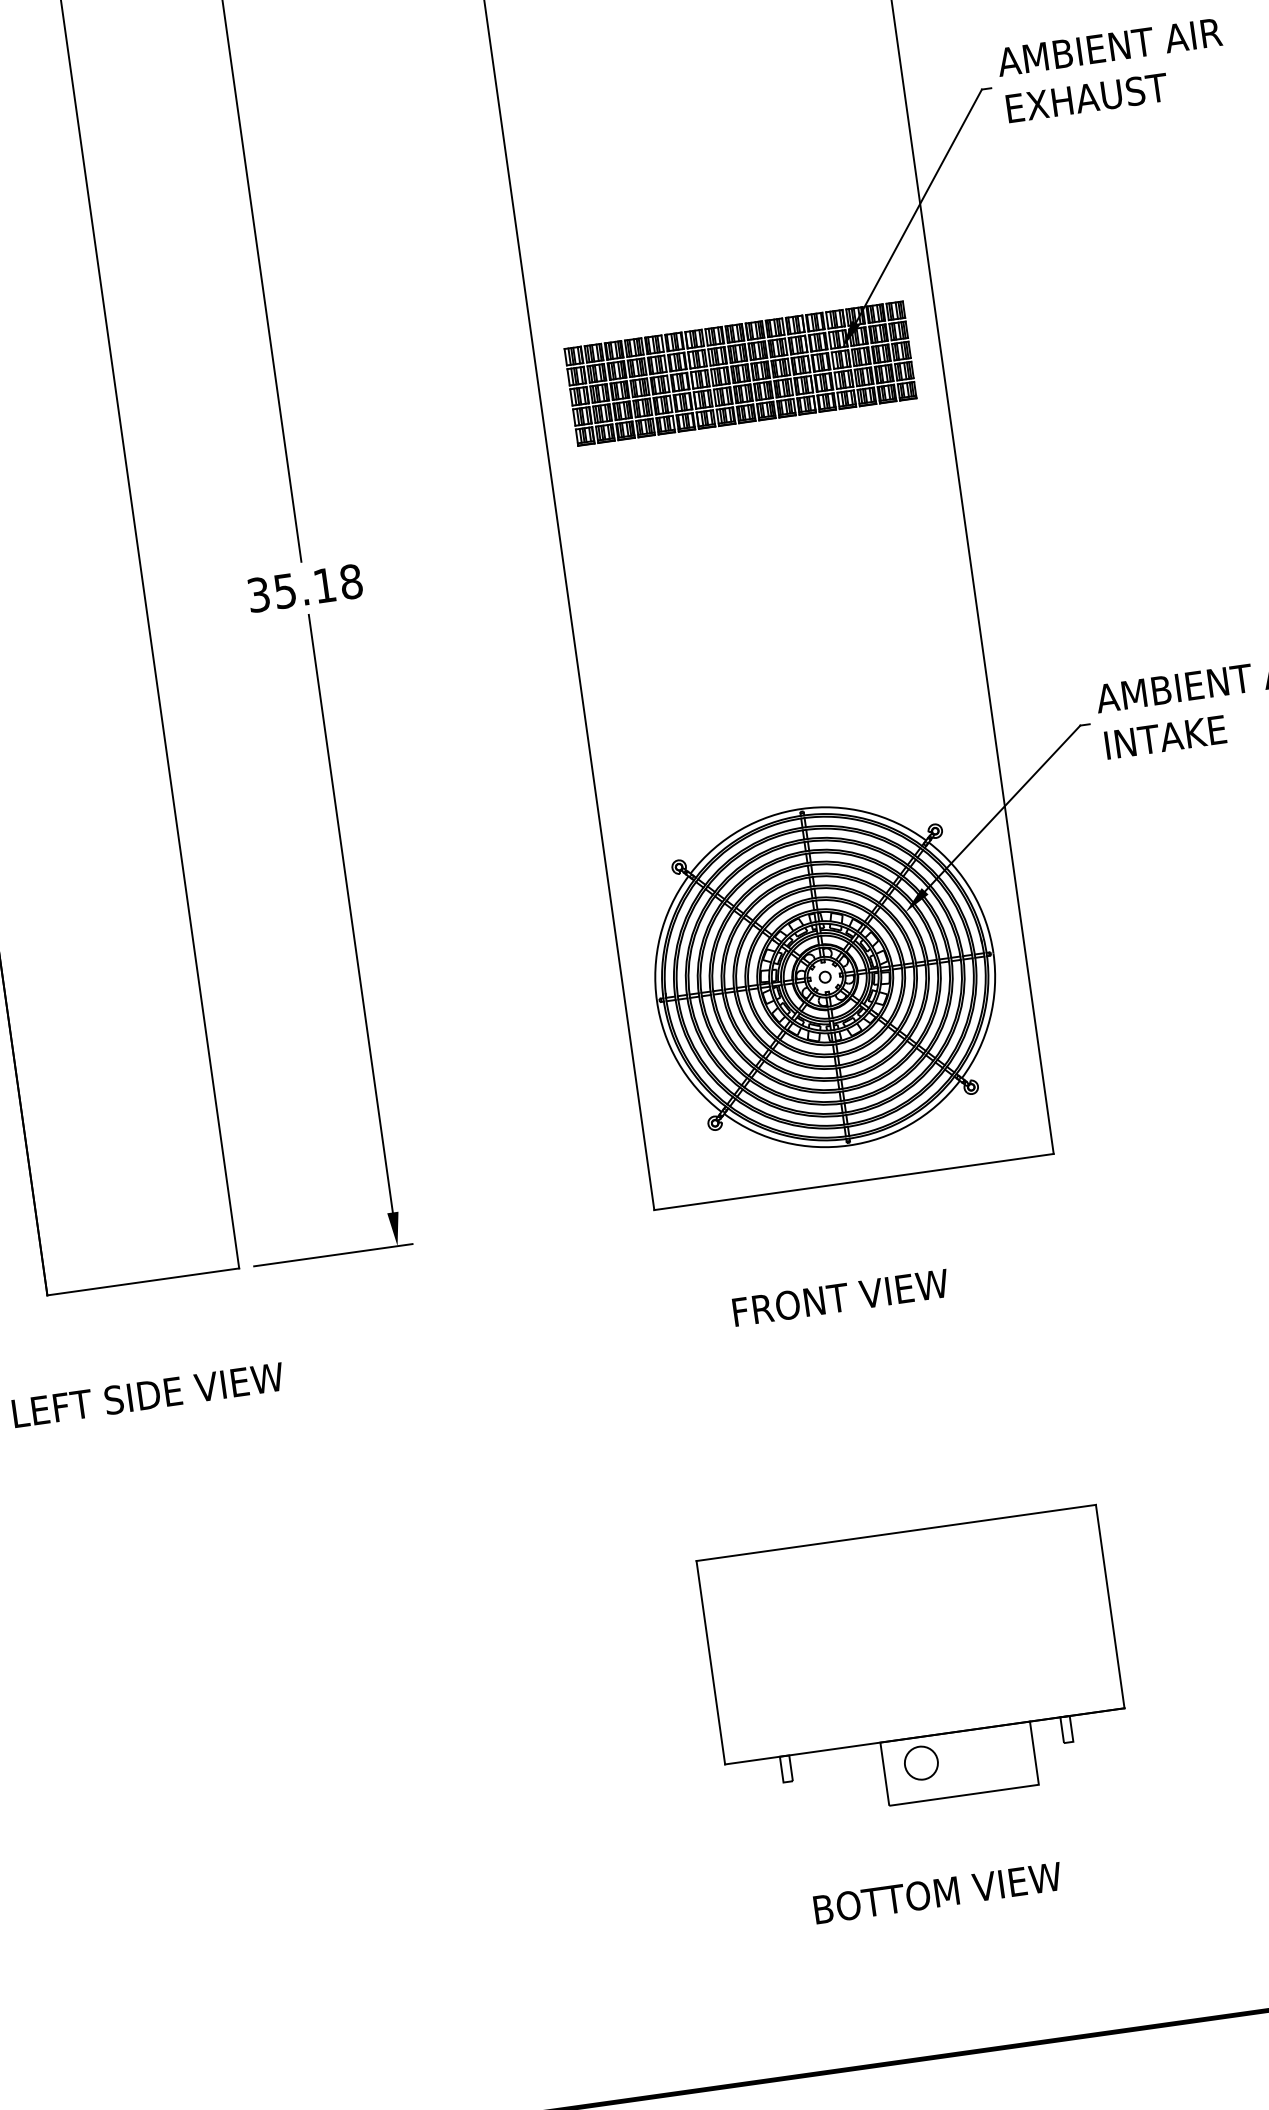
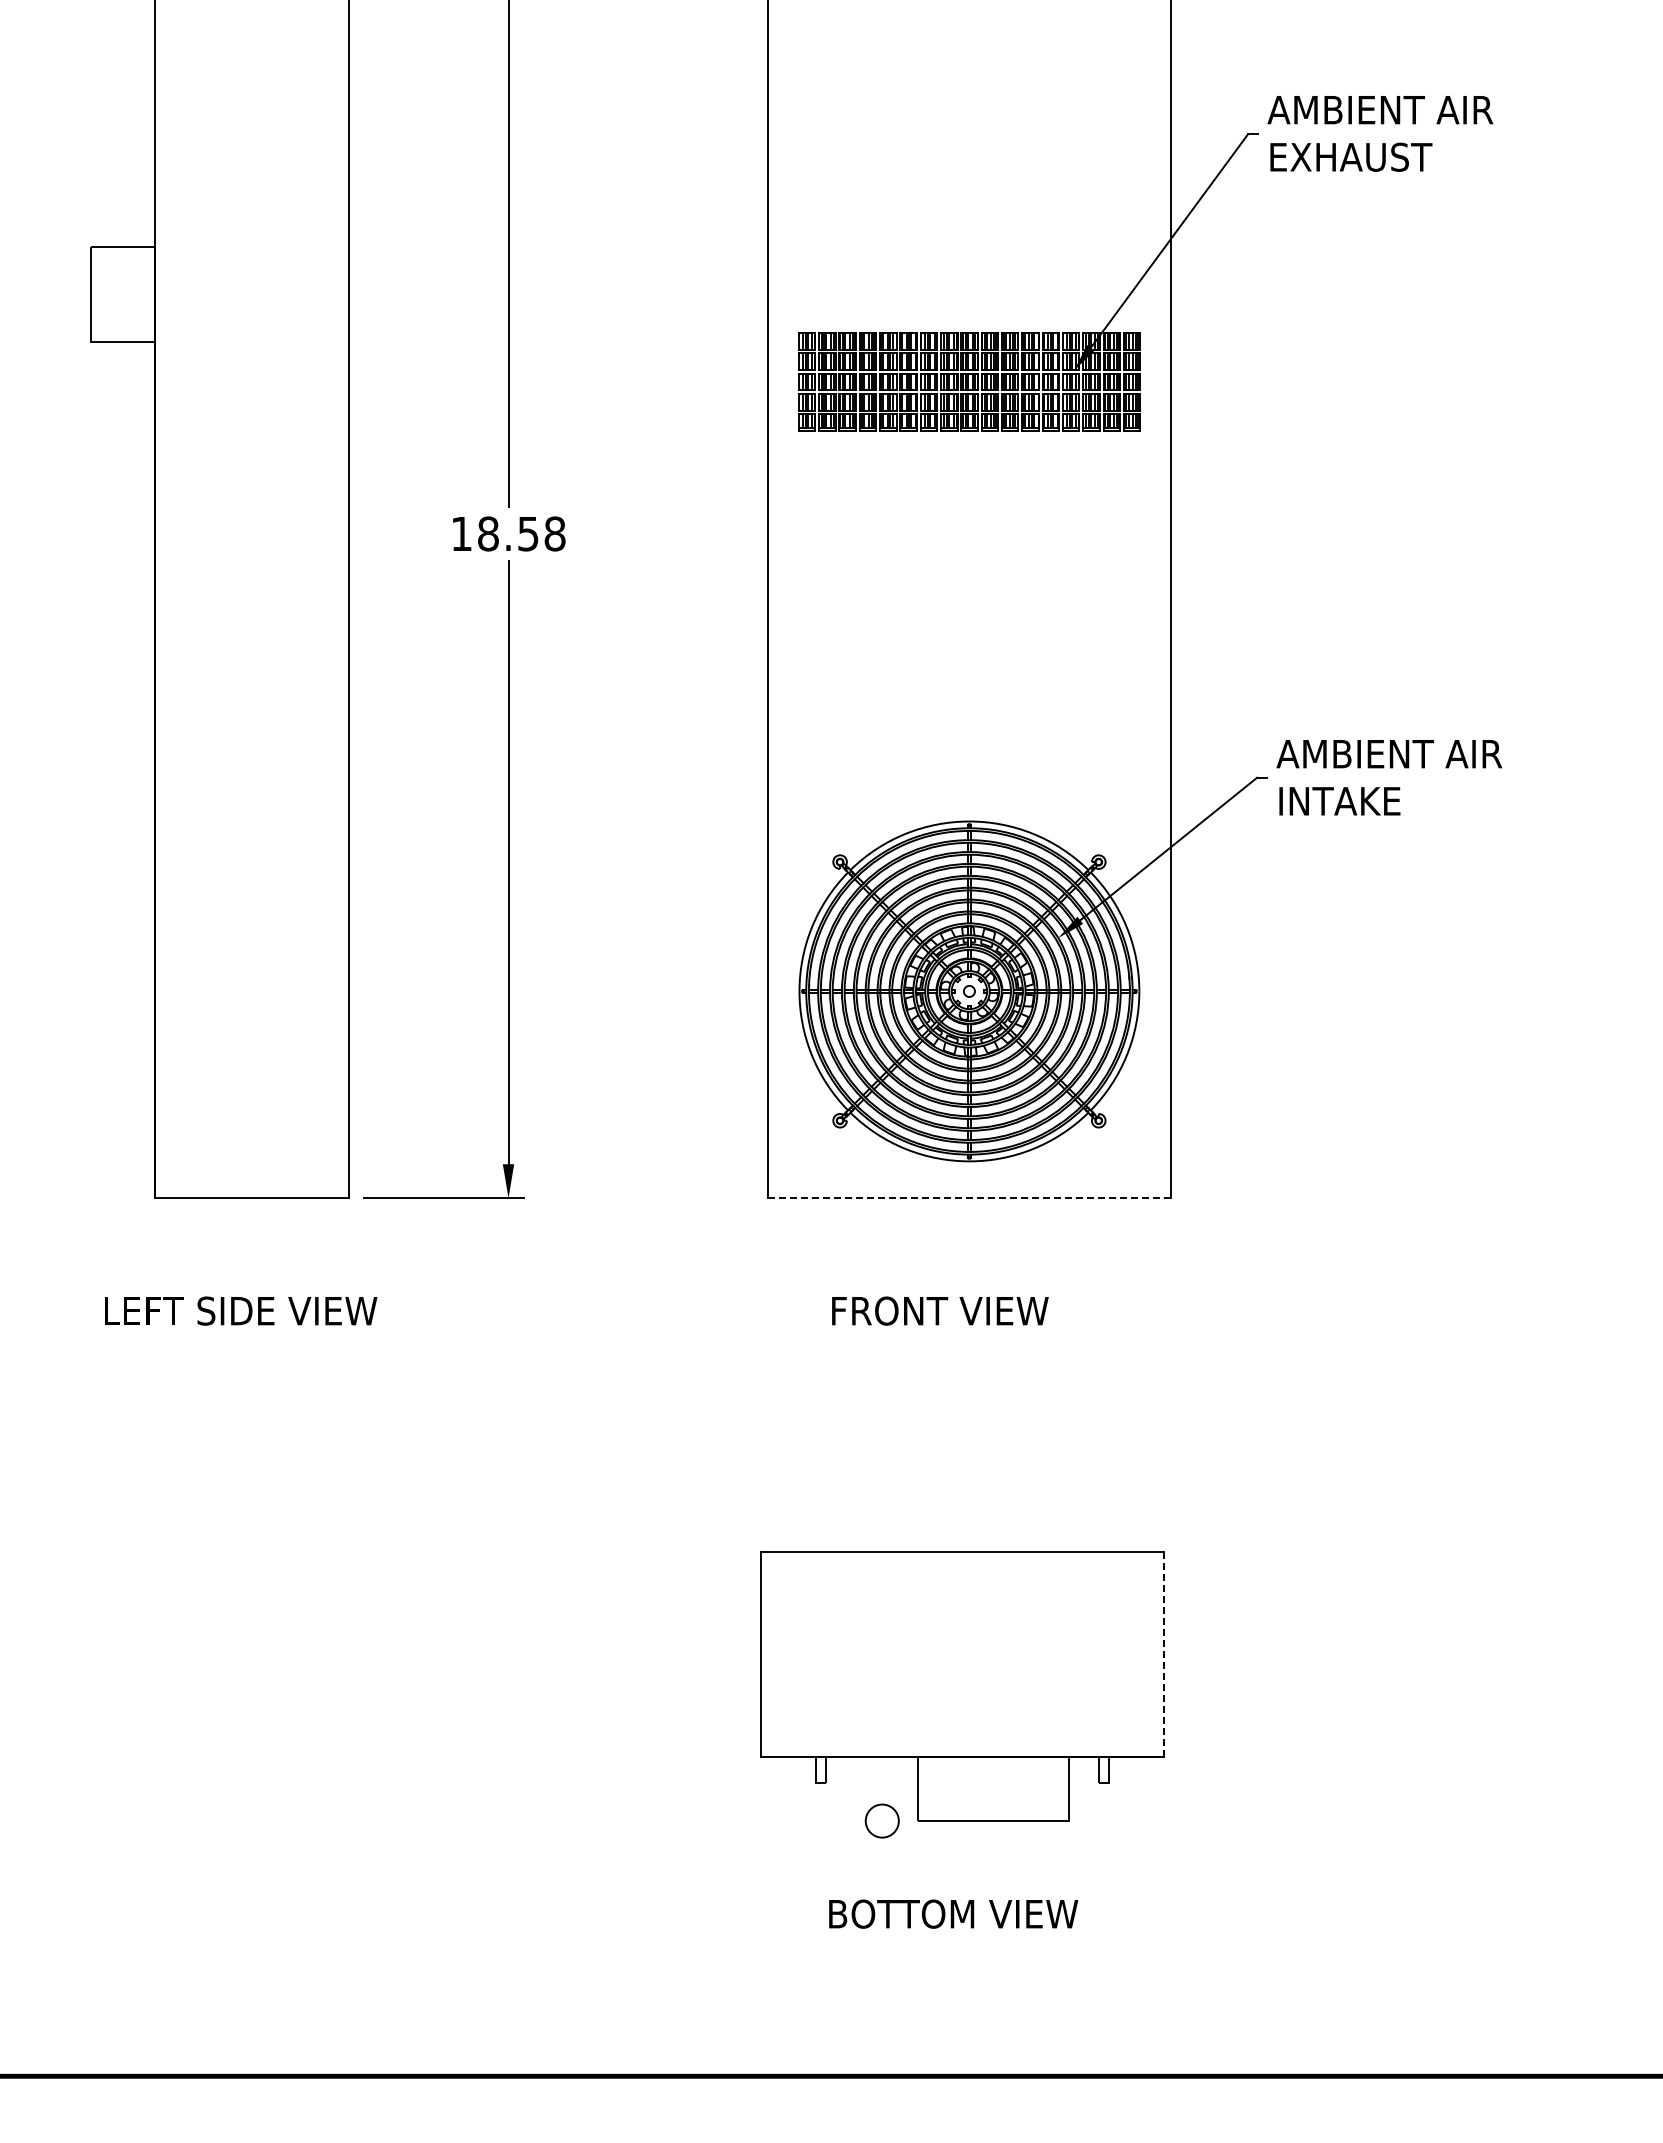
text: (291, 589) -> (494, 533), 35.18 -> 18.58
line: (854, 1182) -> (969, 1198), solid -> dashed
line: (1110, 1606) -> (1164, 1654), solid -> dashed
circle: (920, 1762) -> (881, 1820), moved

